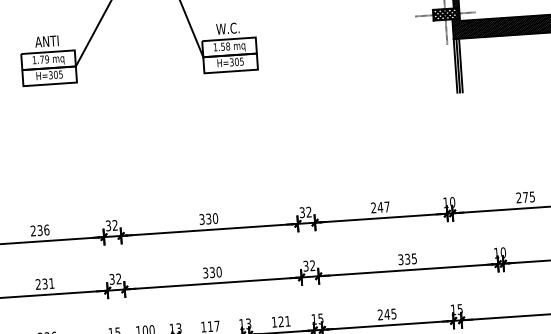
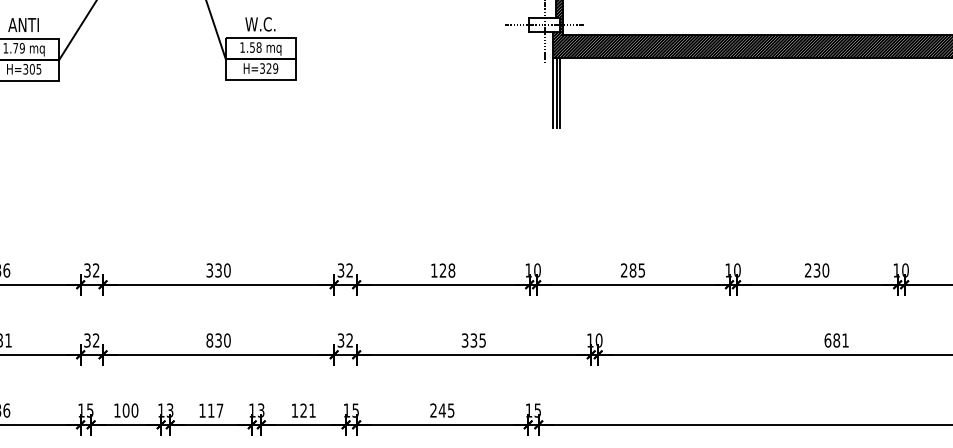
hatch: (445, 14) -> (544, 25), removed
text: (239, 61) -> (272, 68), H=305 -> H=329
text: (525, 197) -> (632, 270), 275 -> 285
text: (380, 207) -> (443, 270), 247 -> 128
text: (205, 273) -> (209, 340), 330 -> 830

